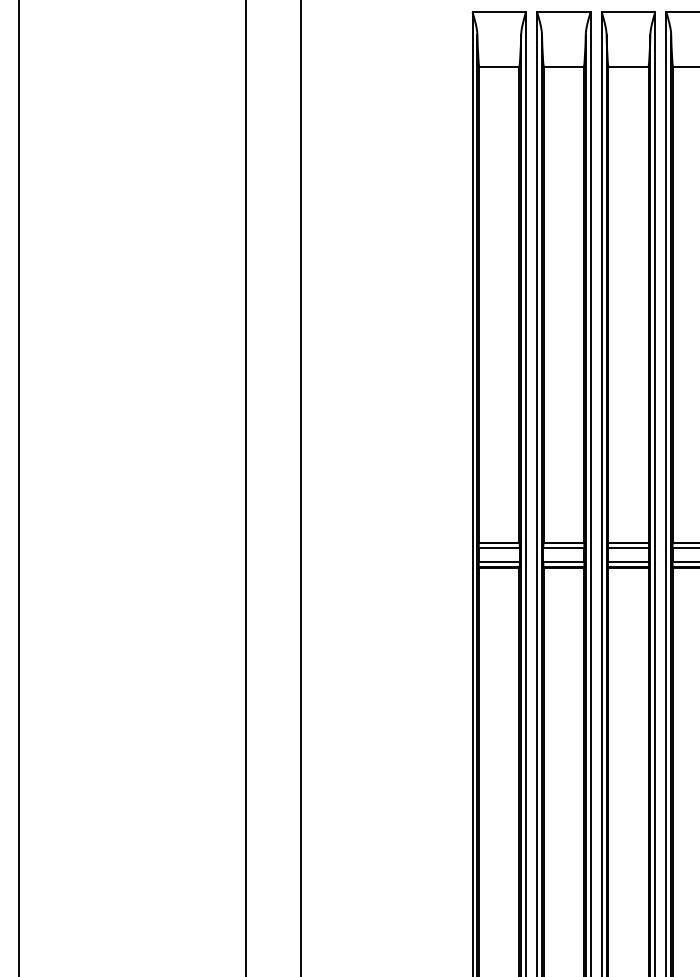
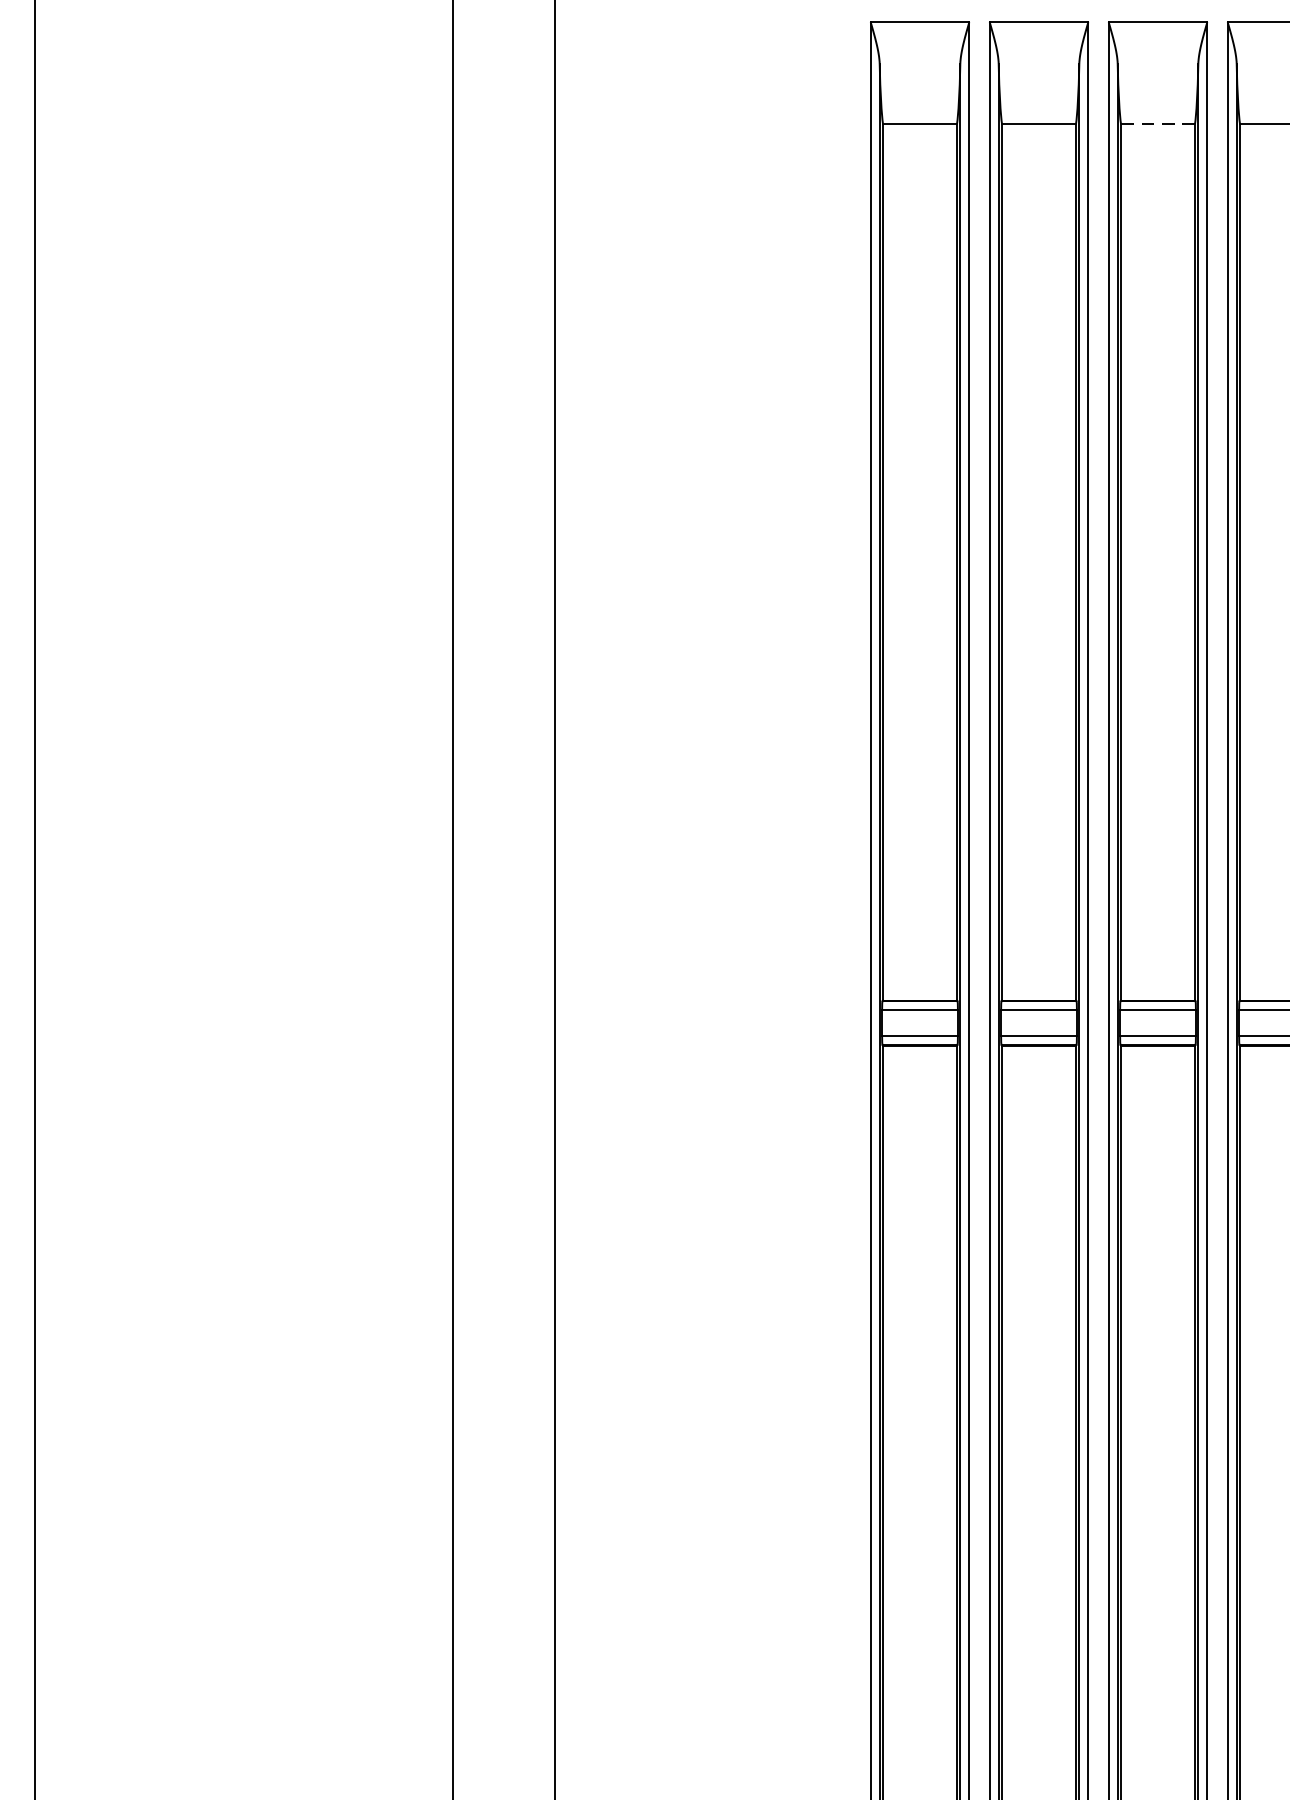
line: (627, 67) -> (1156, 124), solid -> dashed

